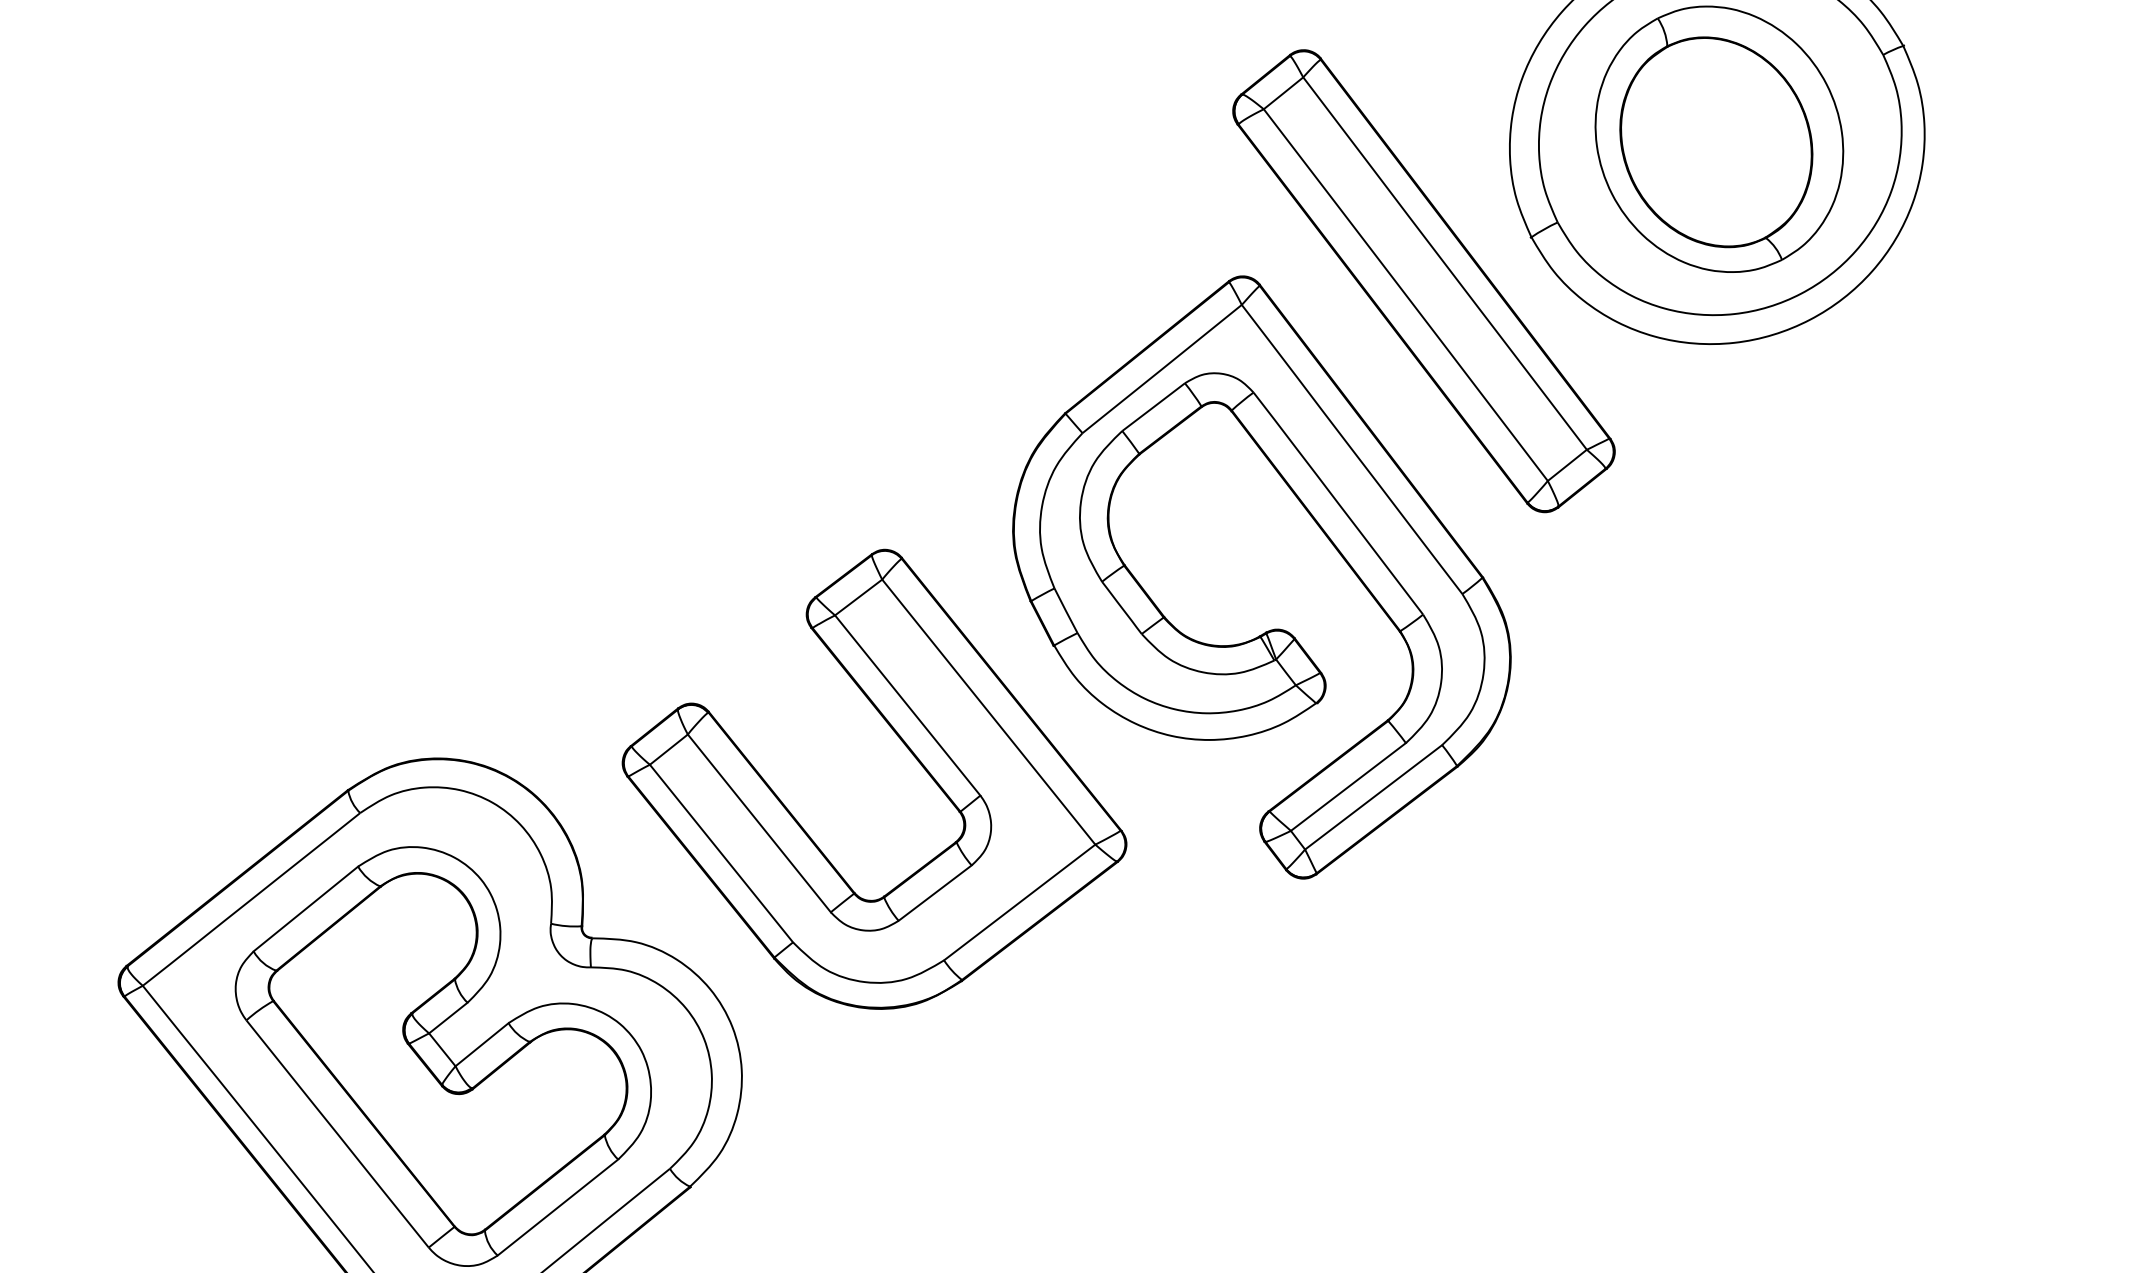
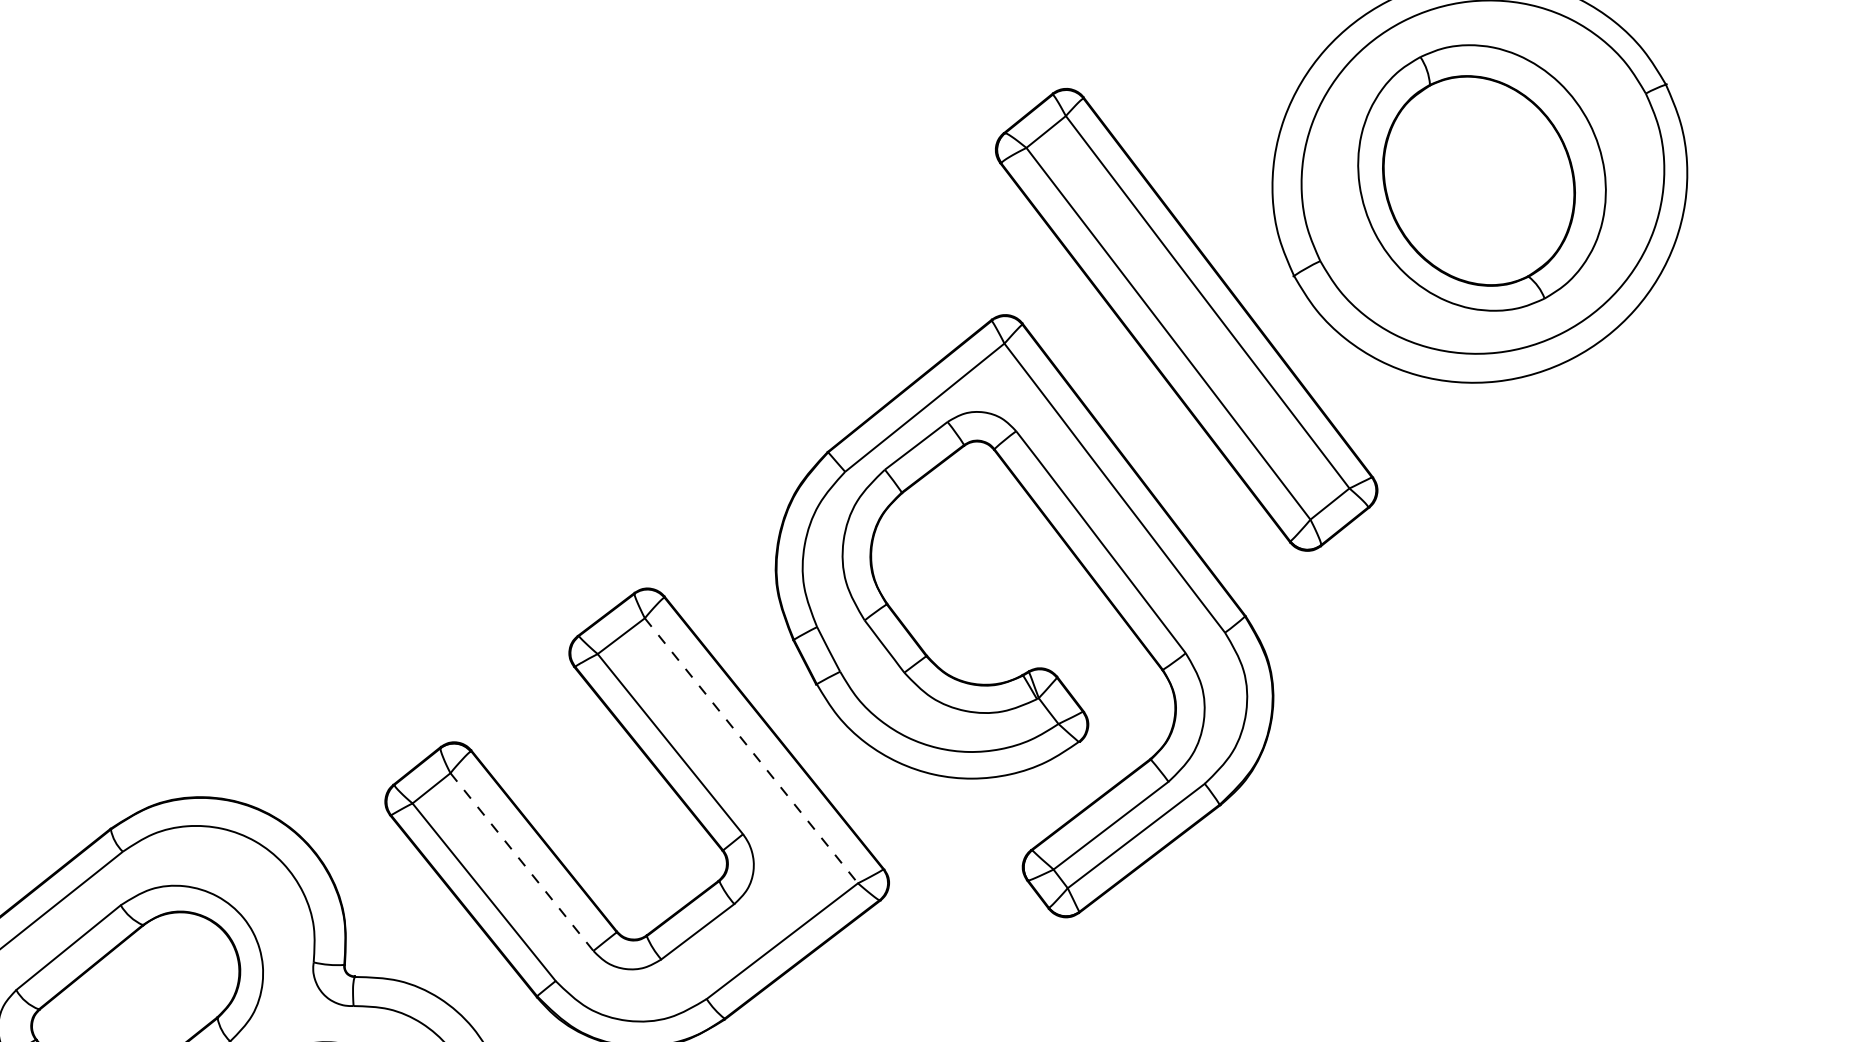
line: (989, 712) -> (752, 751), solid -> dashed
line: (759, 823) -> (522, 862), solid -> dashed

